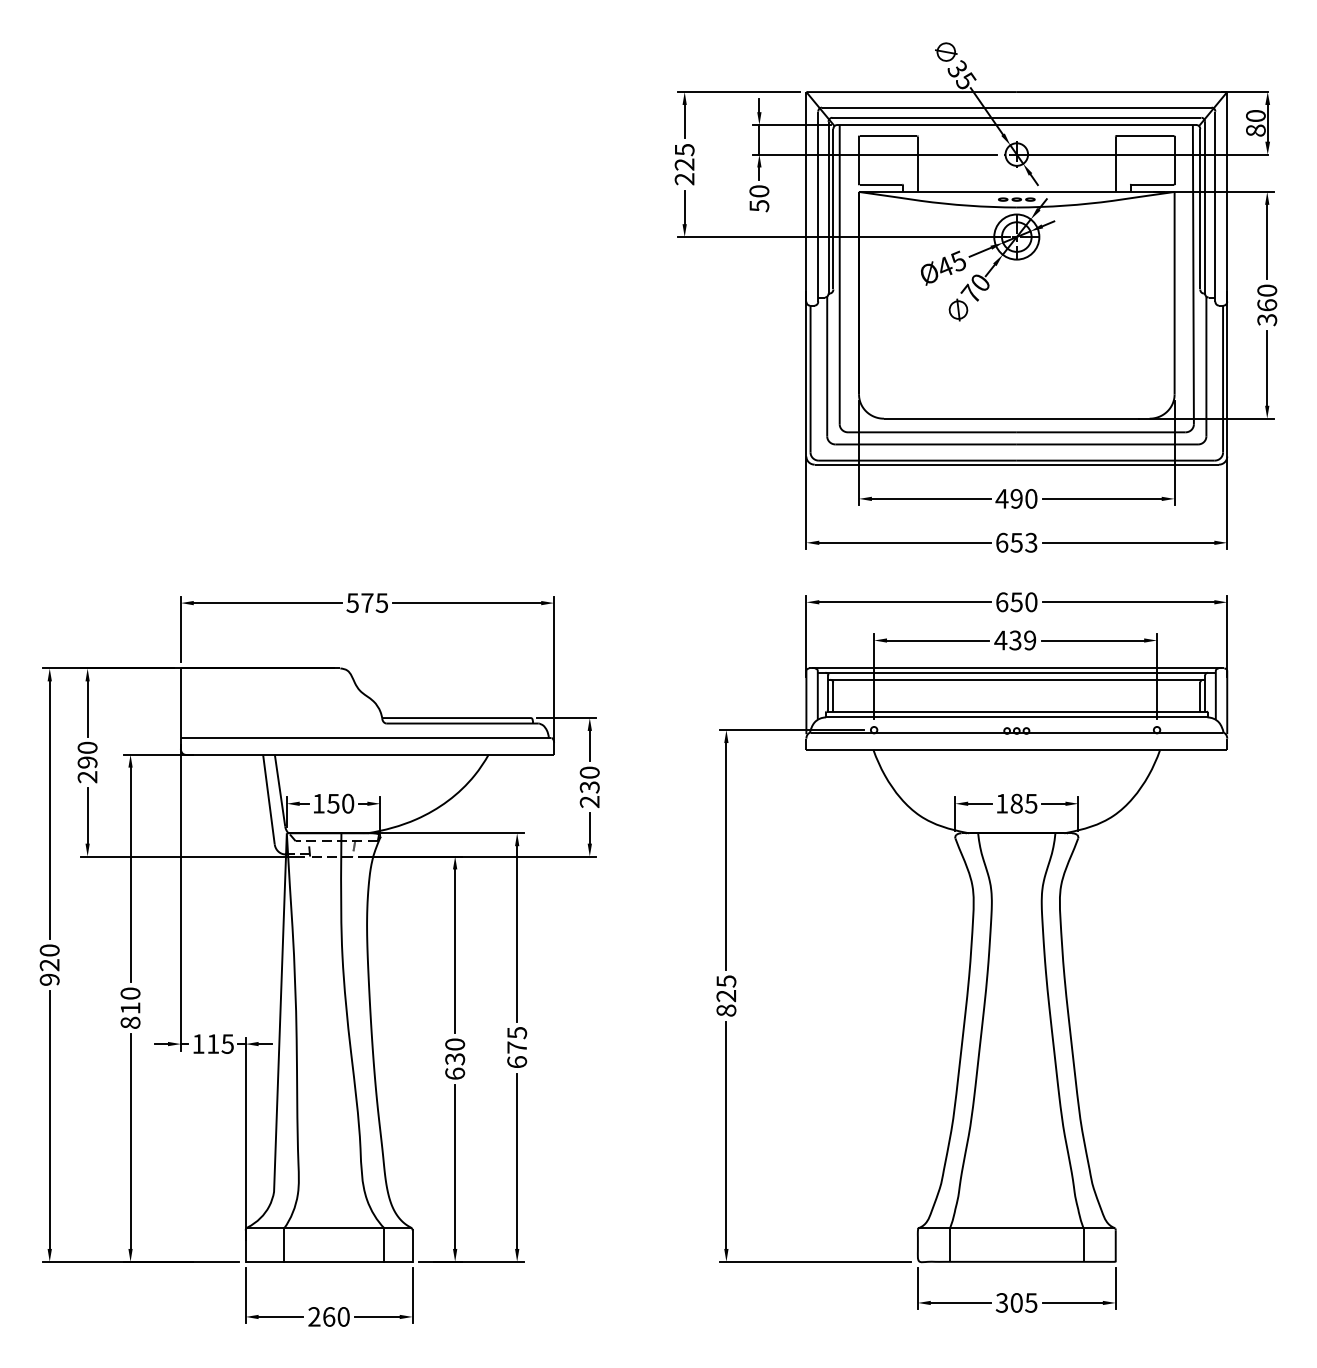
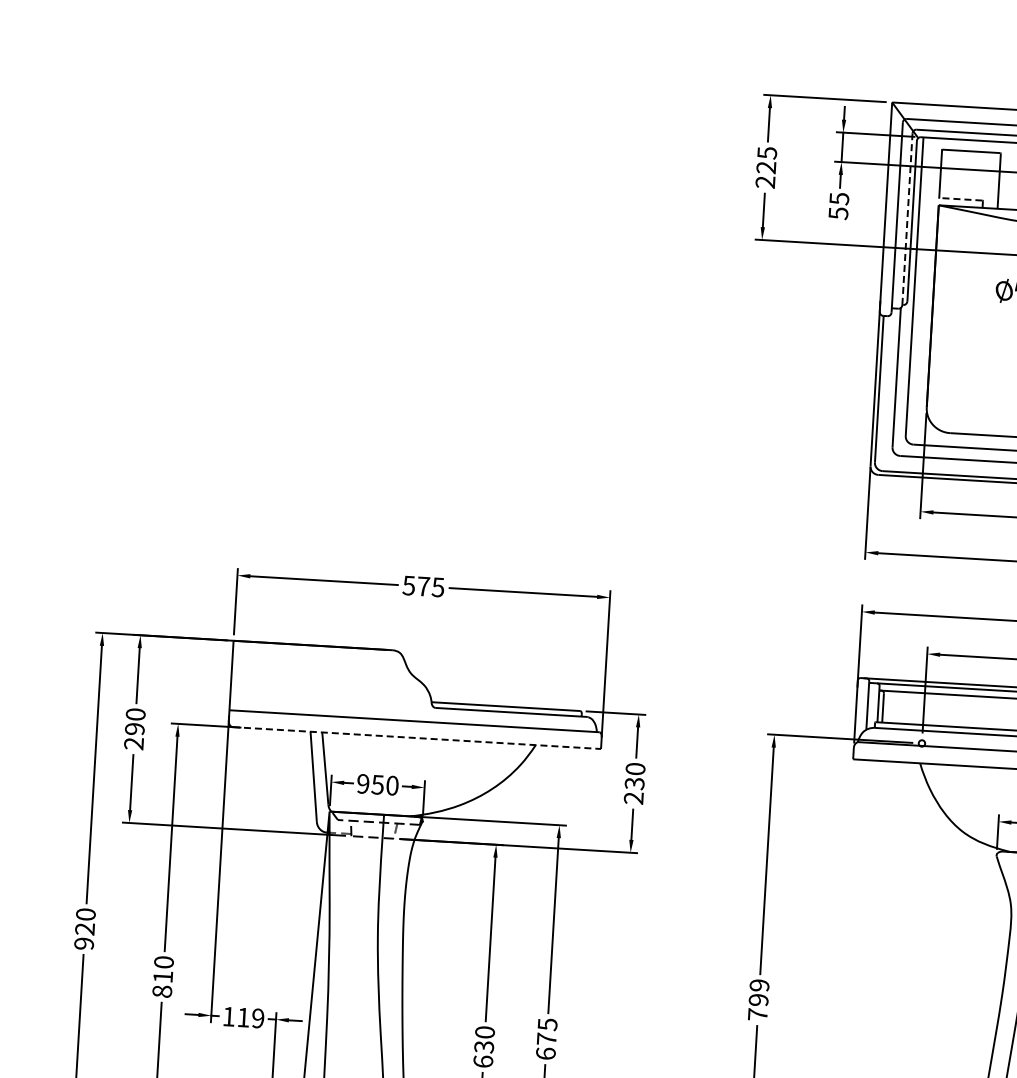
line: (880, 184) -> (960, 199), solid -> dashed
text: (759, 191) -> (839, 198), 50 -> 55
line: (828, 207) -> (907, 219), solid -> dashed
line: (370, 754) -> (417, 737), solid -> dashed
text: (318, 803) -> (362, 783), 150 -> 950
text: (726, 995) -> (758, 999), 825 -> 799
text: (227, 1043) -> (257, 1017), 115 -> 119

